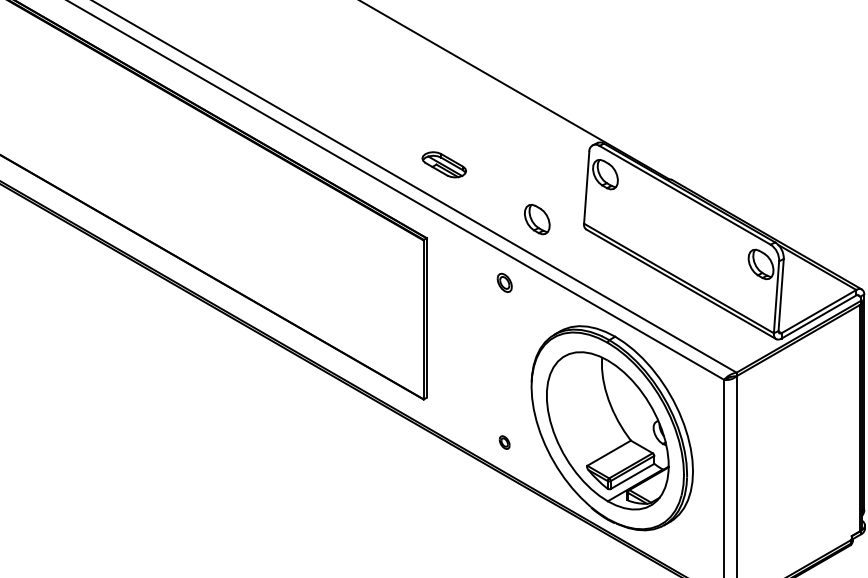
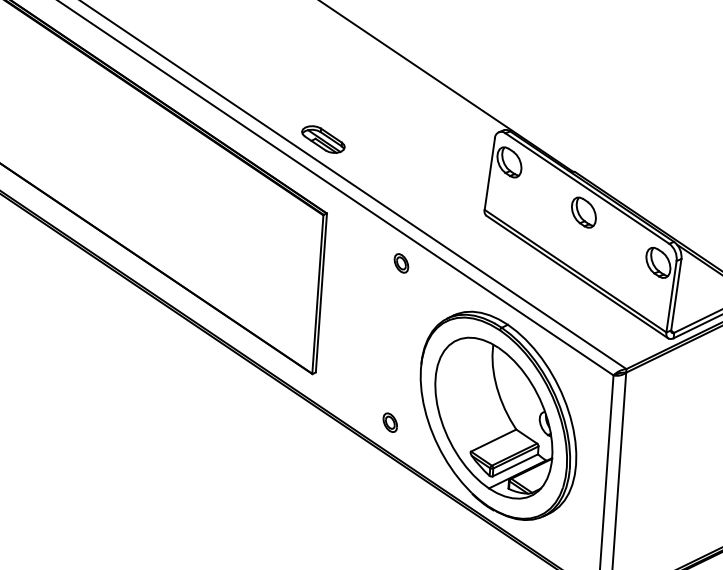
part: (443, 164) -> (322, 139), moved
part: (537, 219) -> (584, 212), moved
part: (504, 442) -> (390, 422), size x1.43

